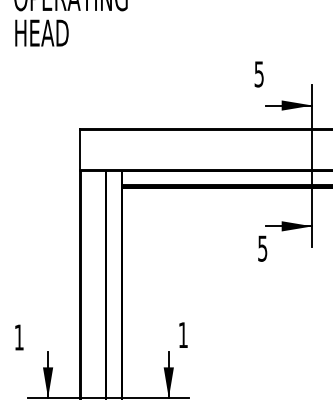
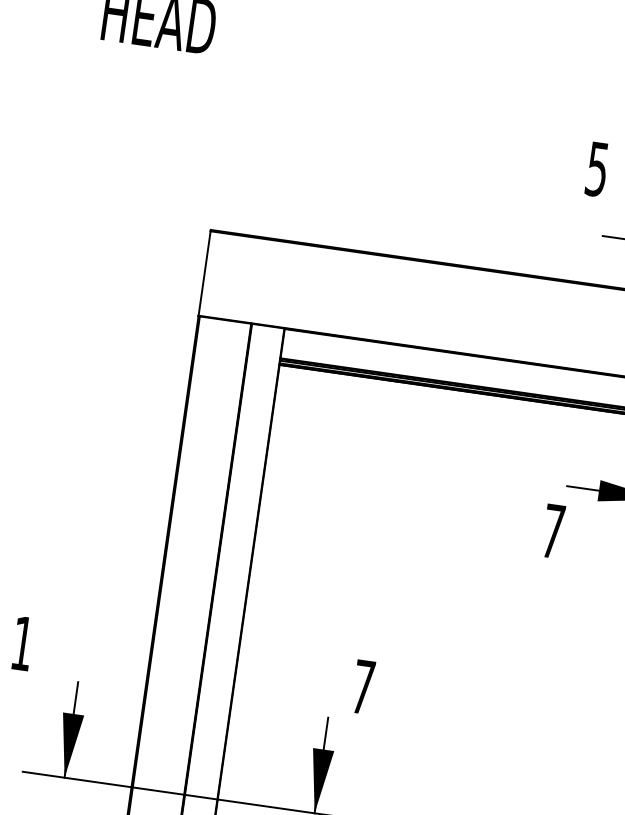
text: (262, 248) -> (552, 530), 5 -> 7
text: (182, 334) -> (361, 685), 1 -> 7

